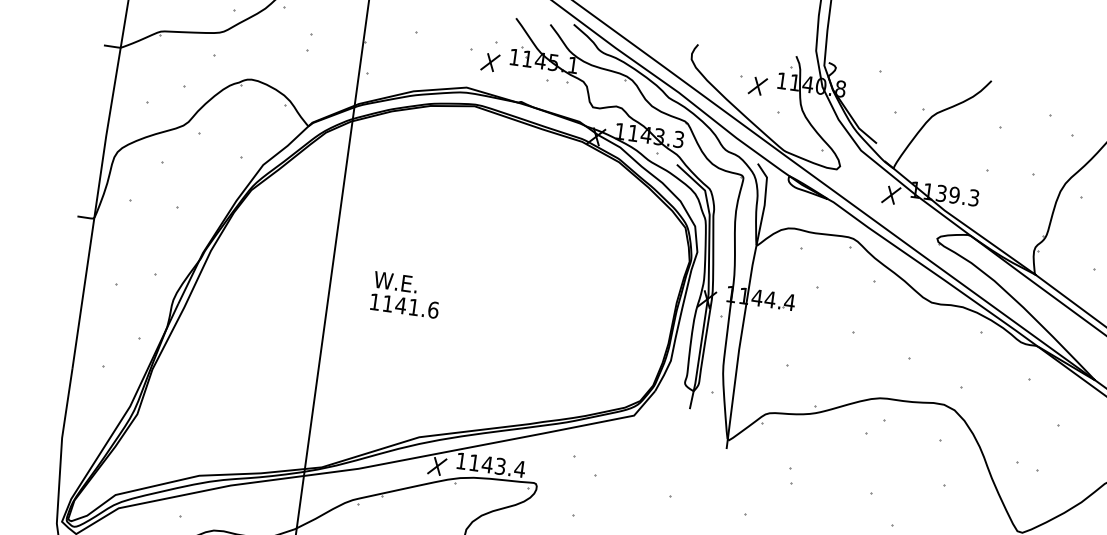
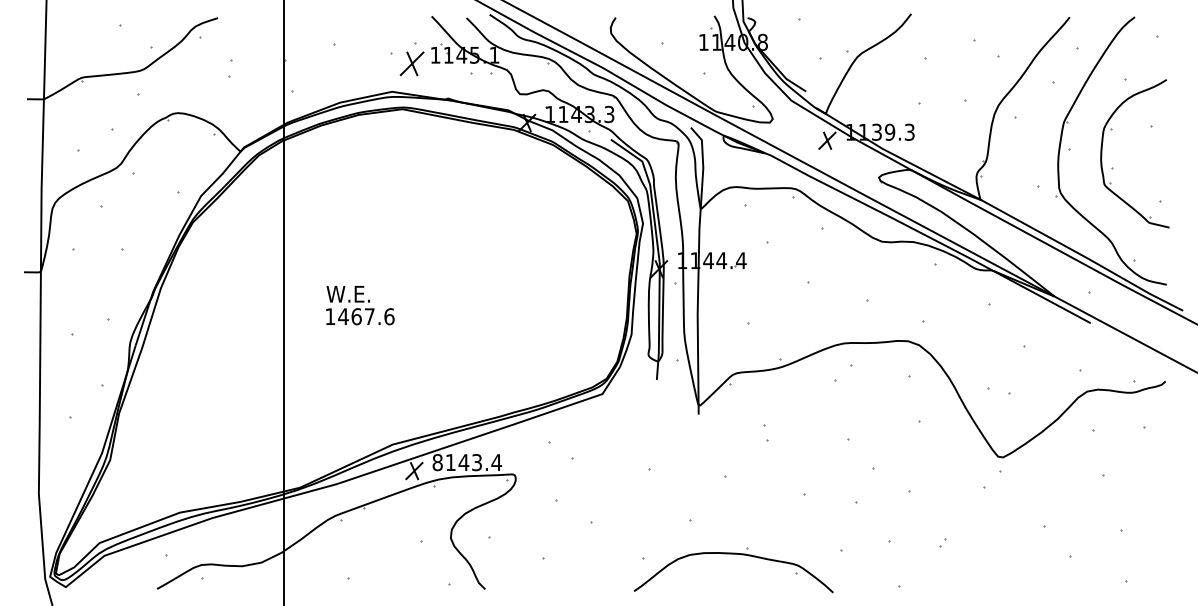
part: (490, 62) -> (412, 63), size x1.4
part: (757, 85) -> (680, 50), removed
text: (400, 305) -> (356, 316), 1141.6 -> 1467.6
text: (461, 461) -> (437, 462), 1143.4 -> 8143.4

